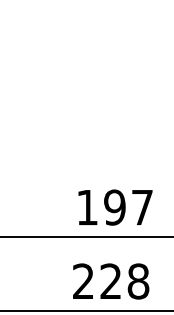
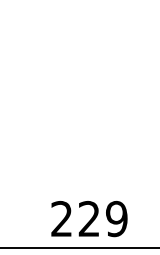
text: (115, 207) -> (89, 218), 197 -> 229

